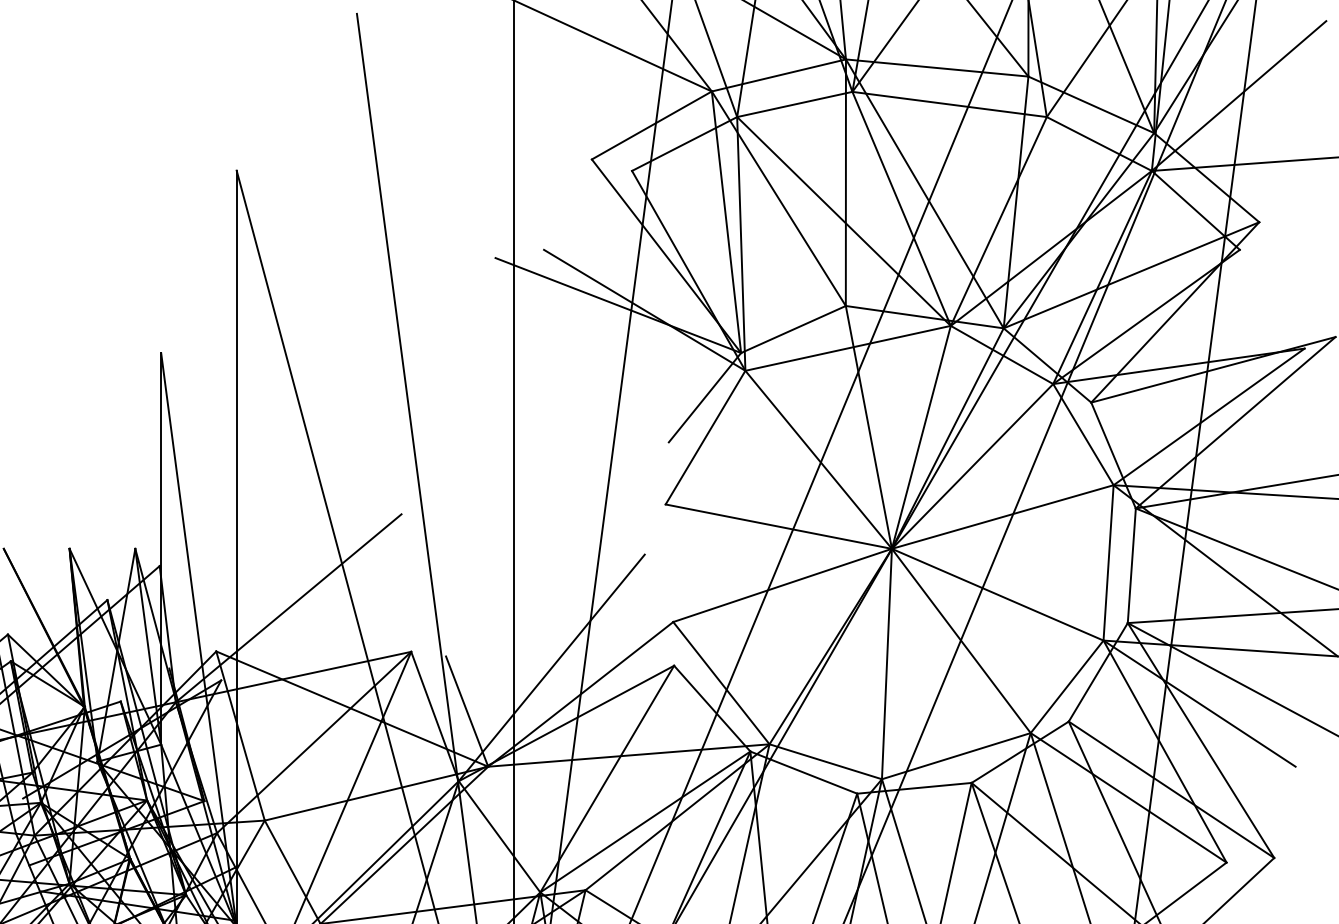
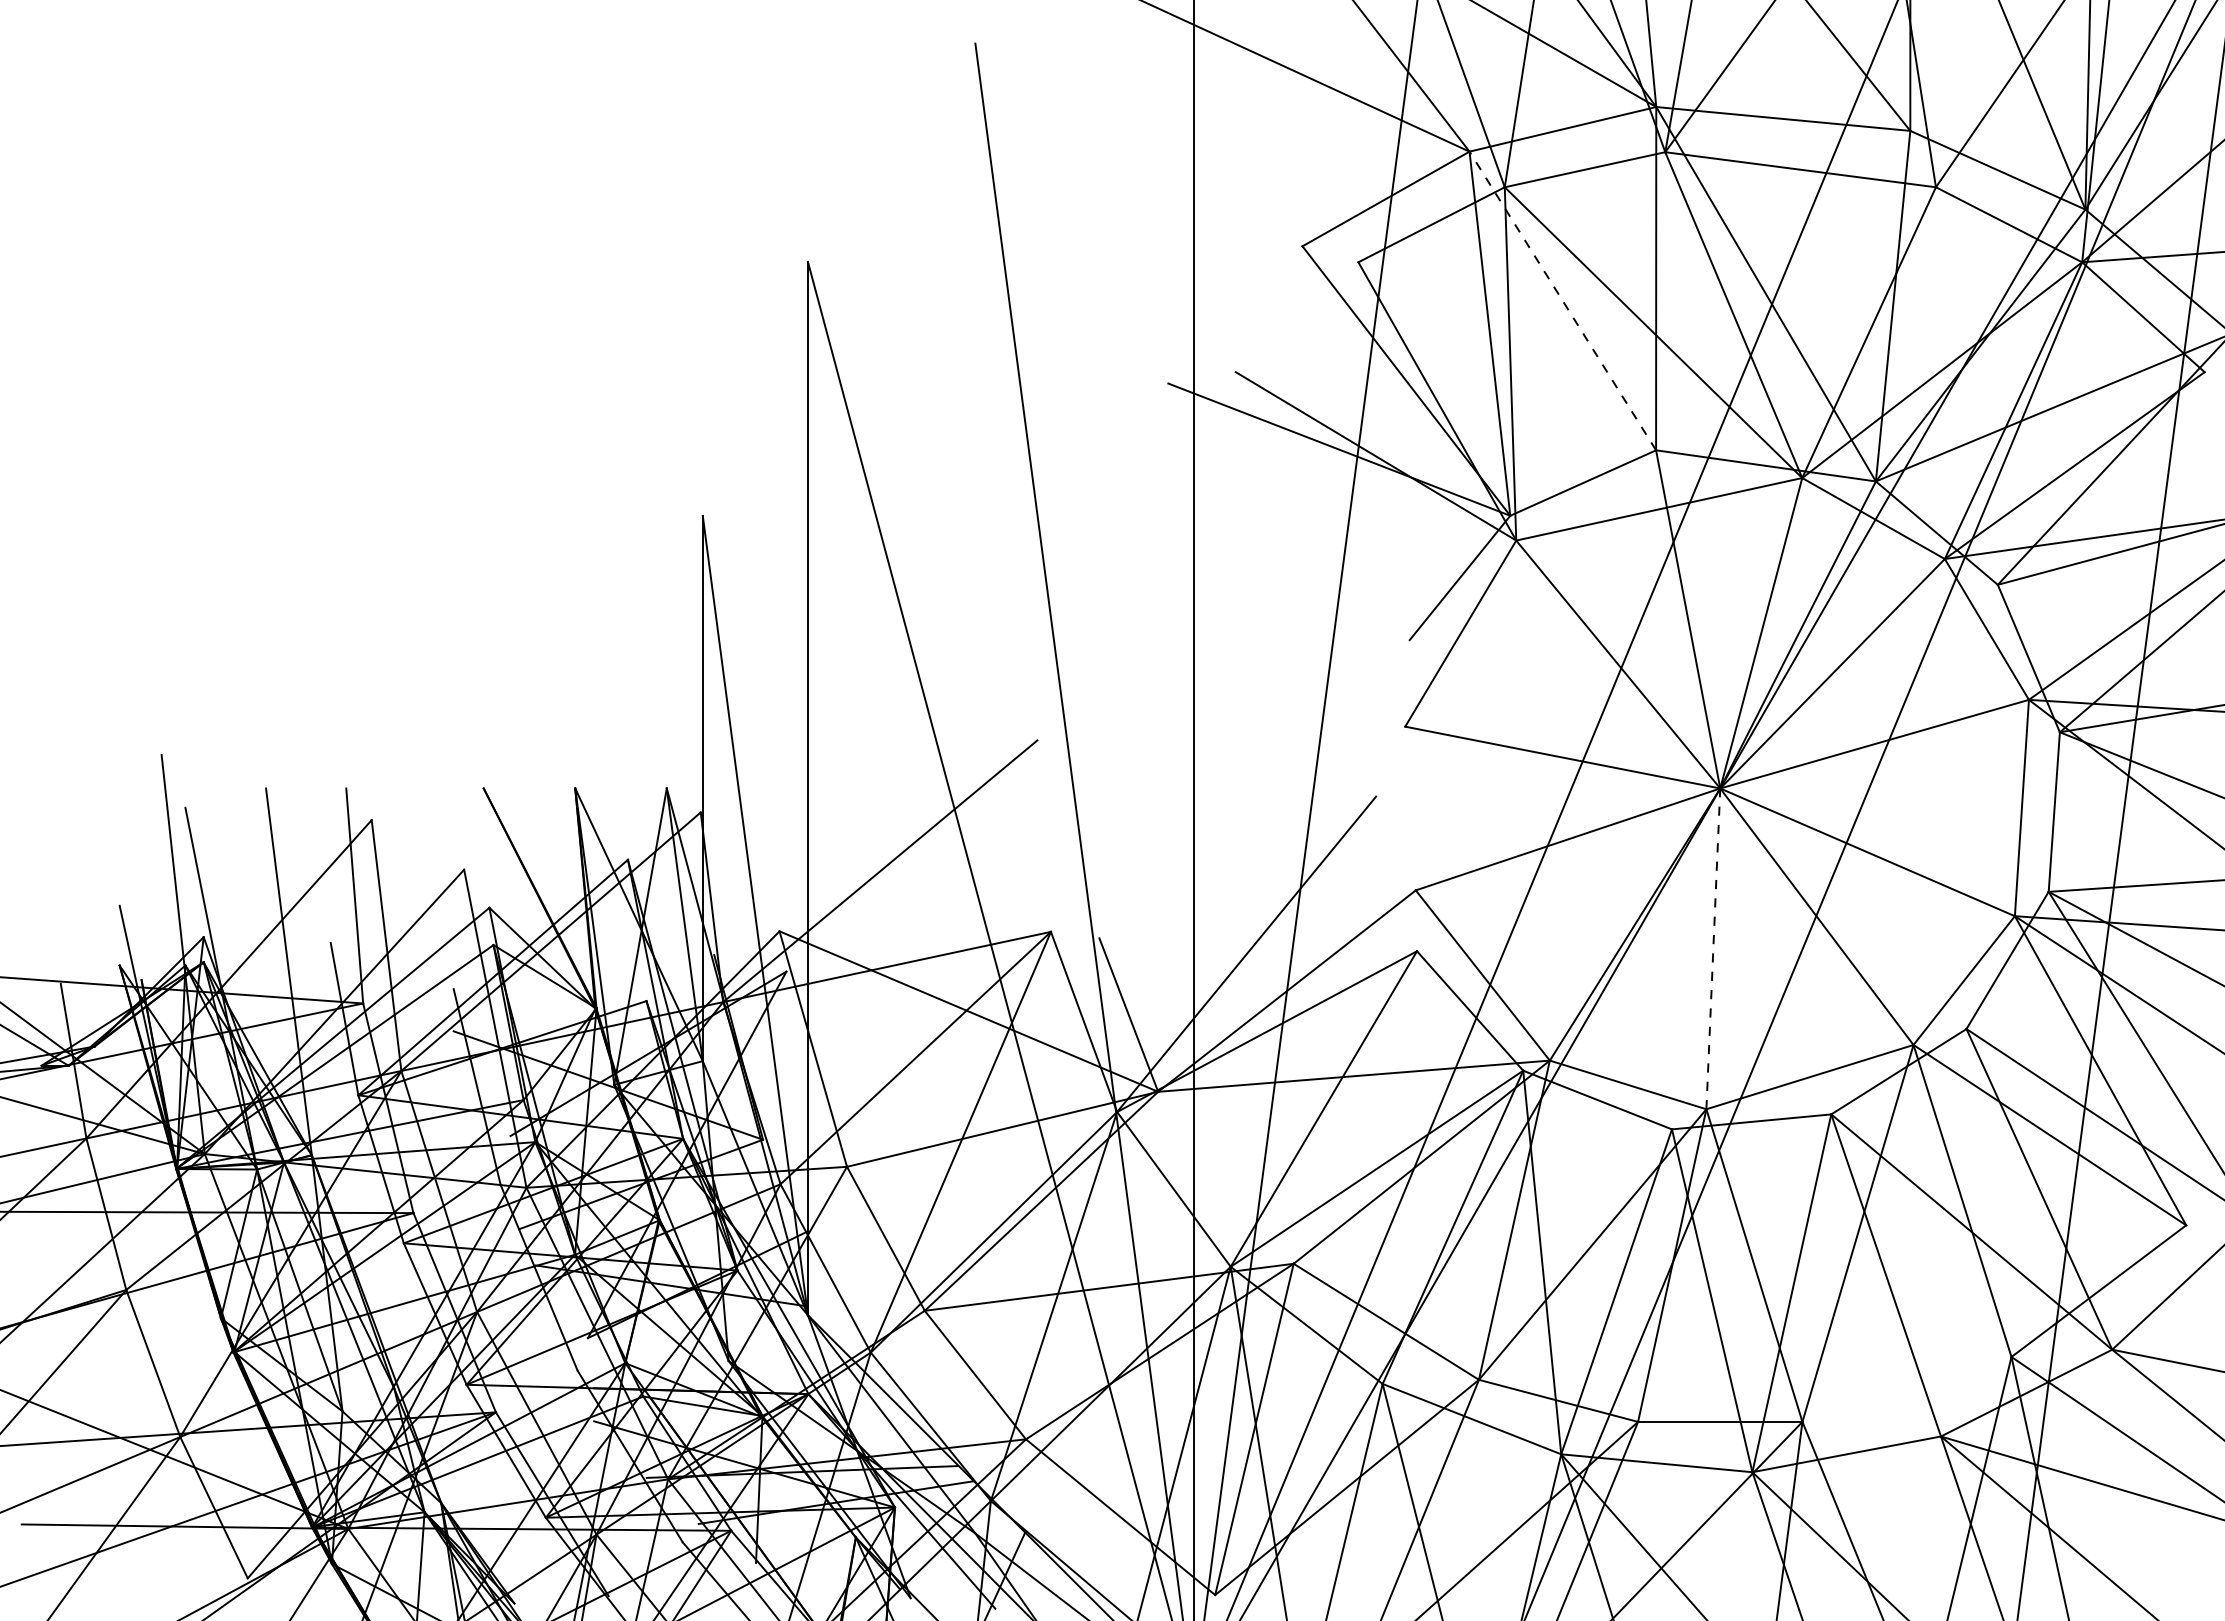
line: (778, 198) -> (1562, 300), solid -> dashed
line: (887, 663) -> (1713, 948), solid -> dashed

